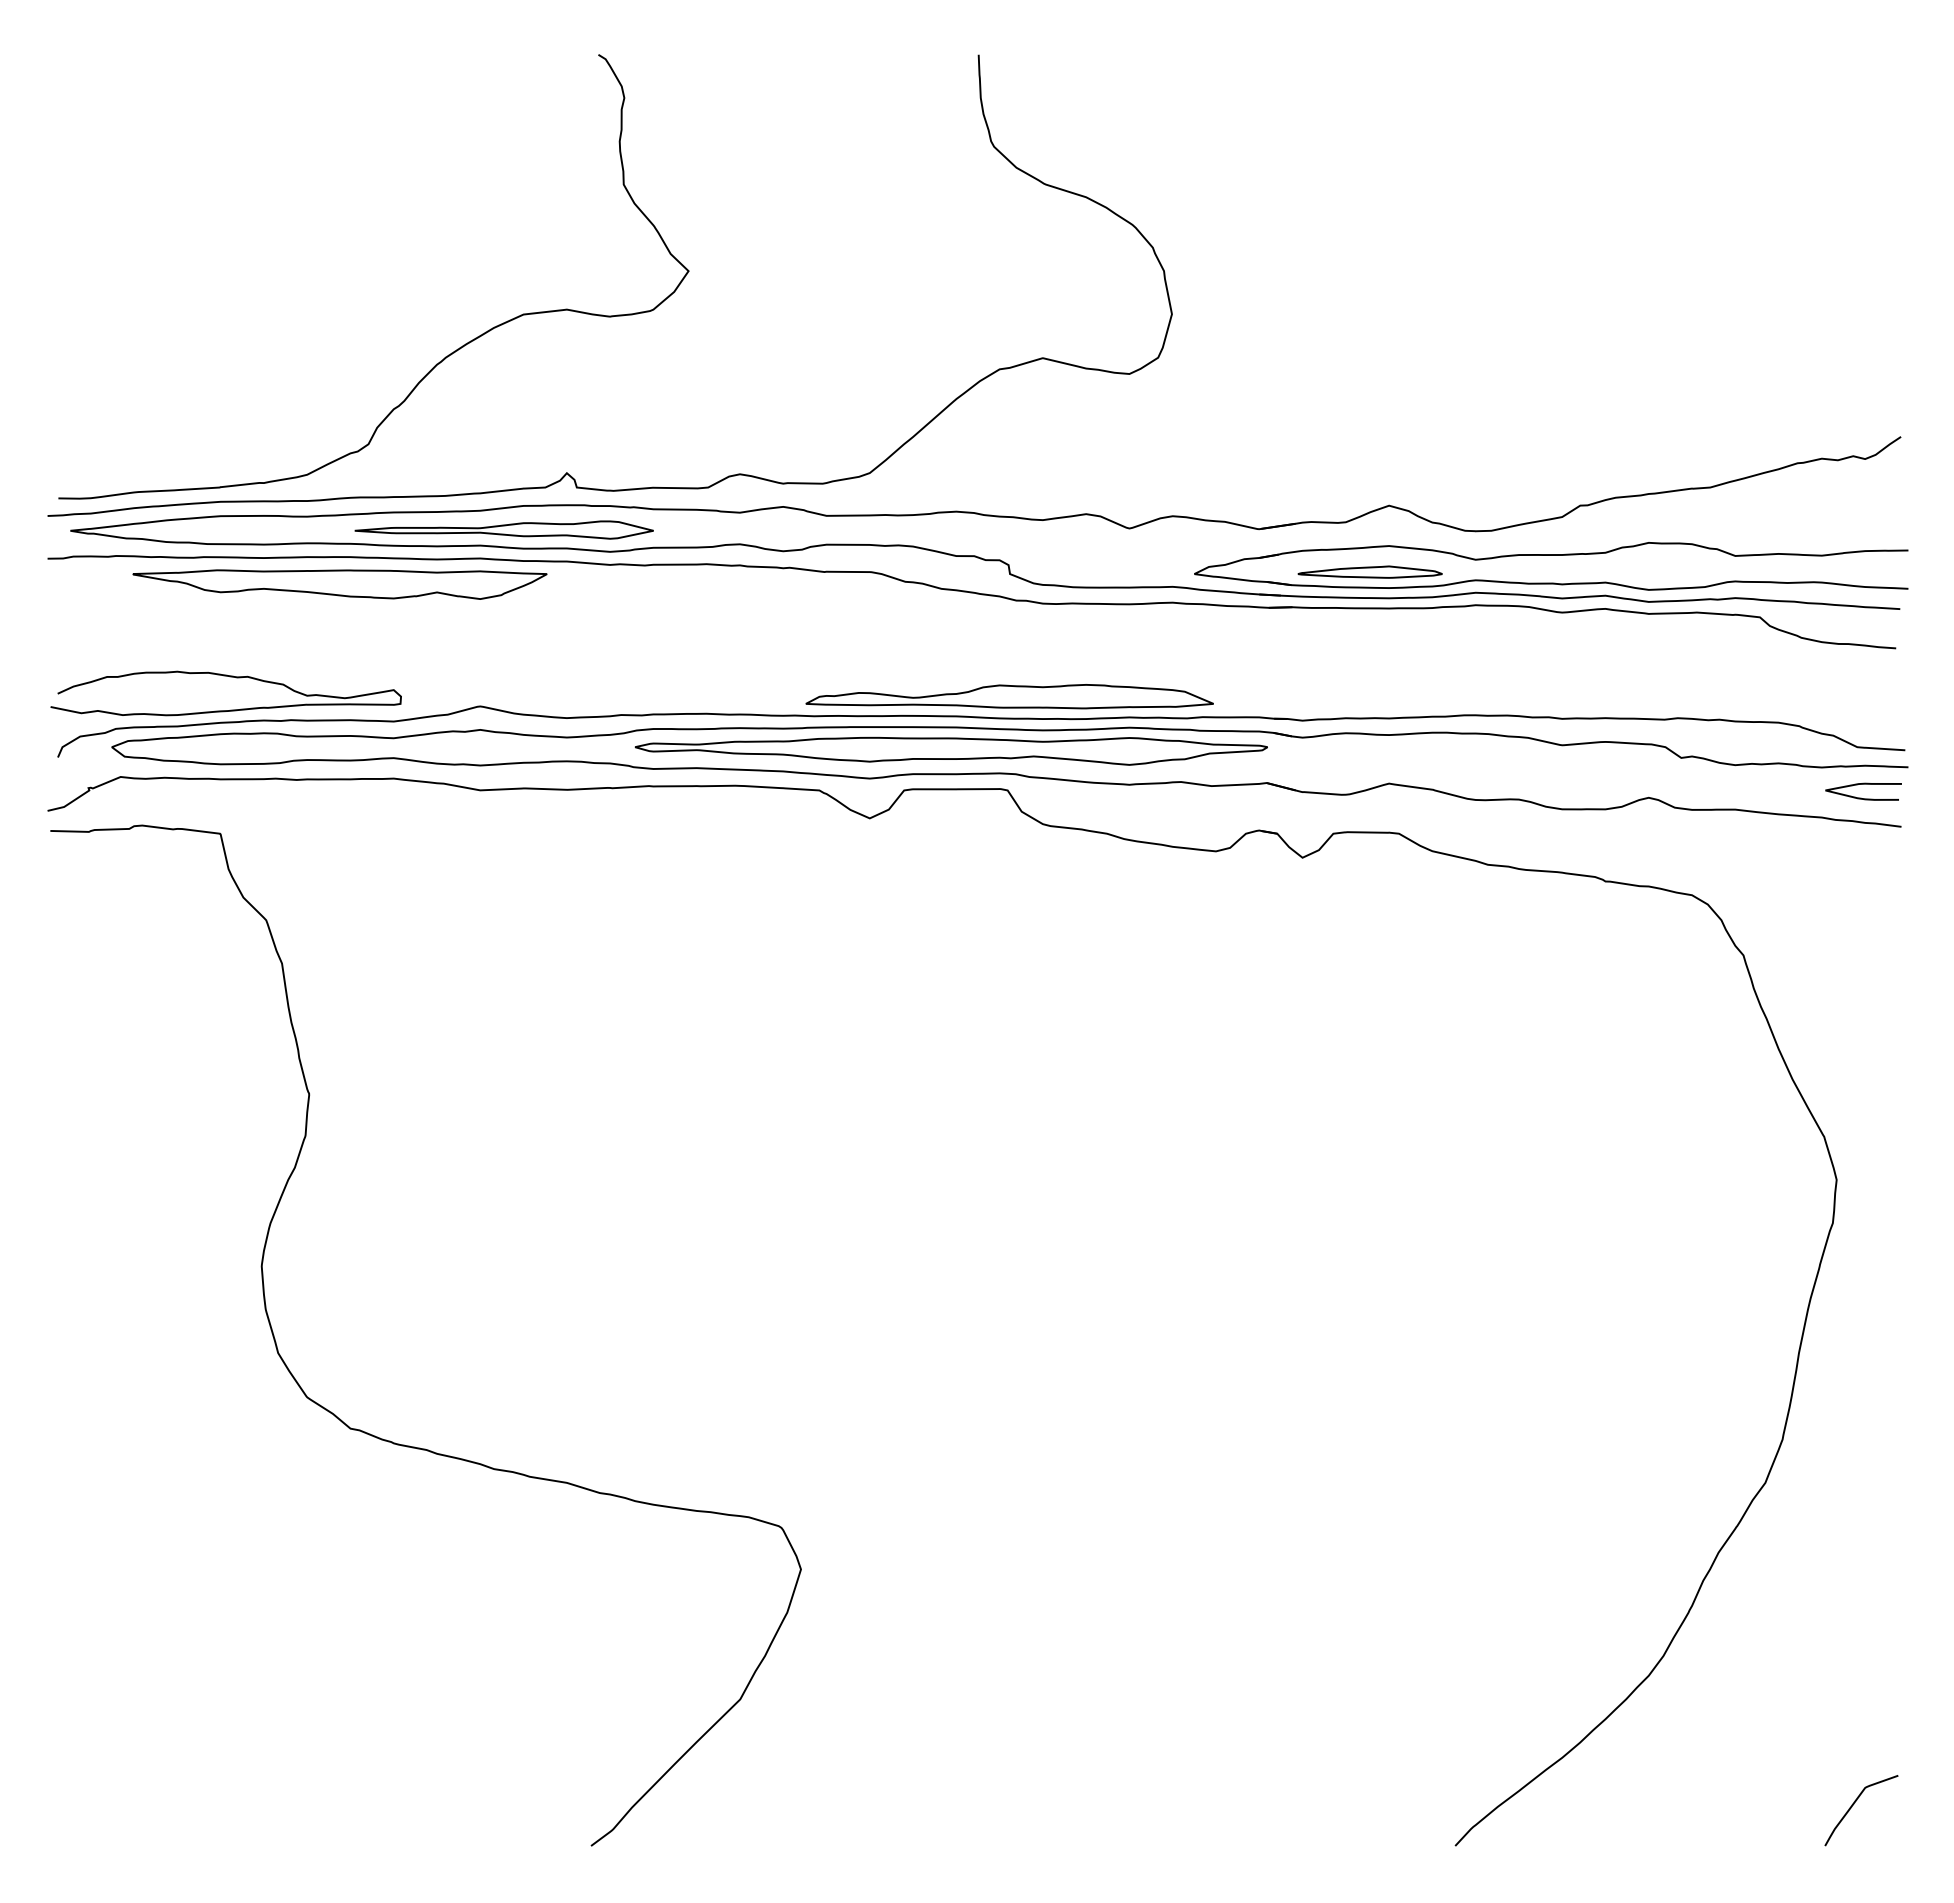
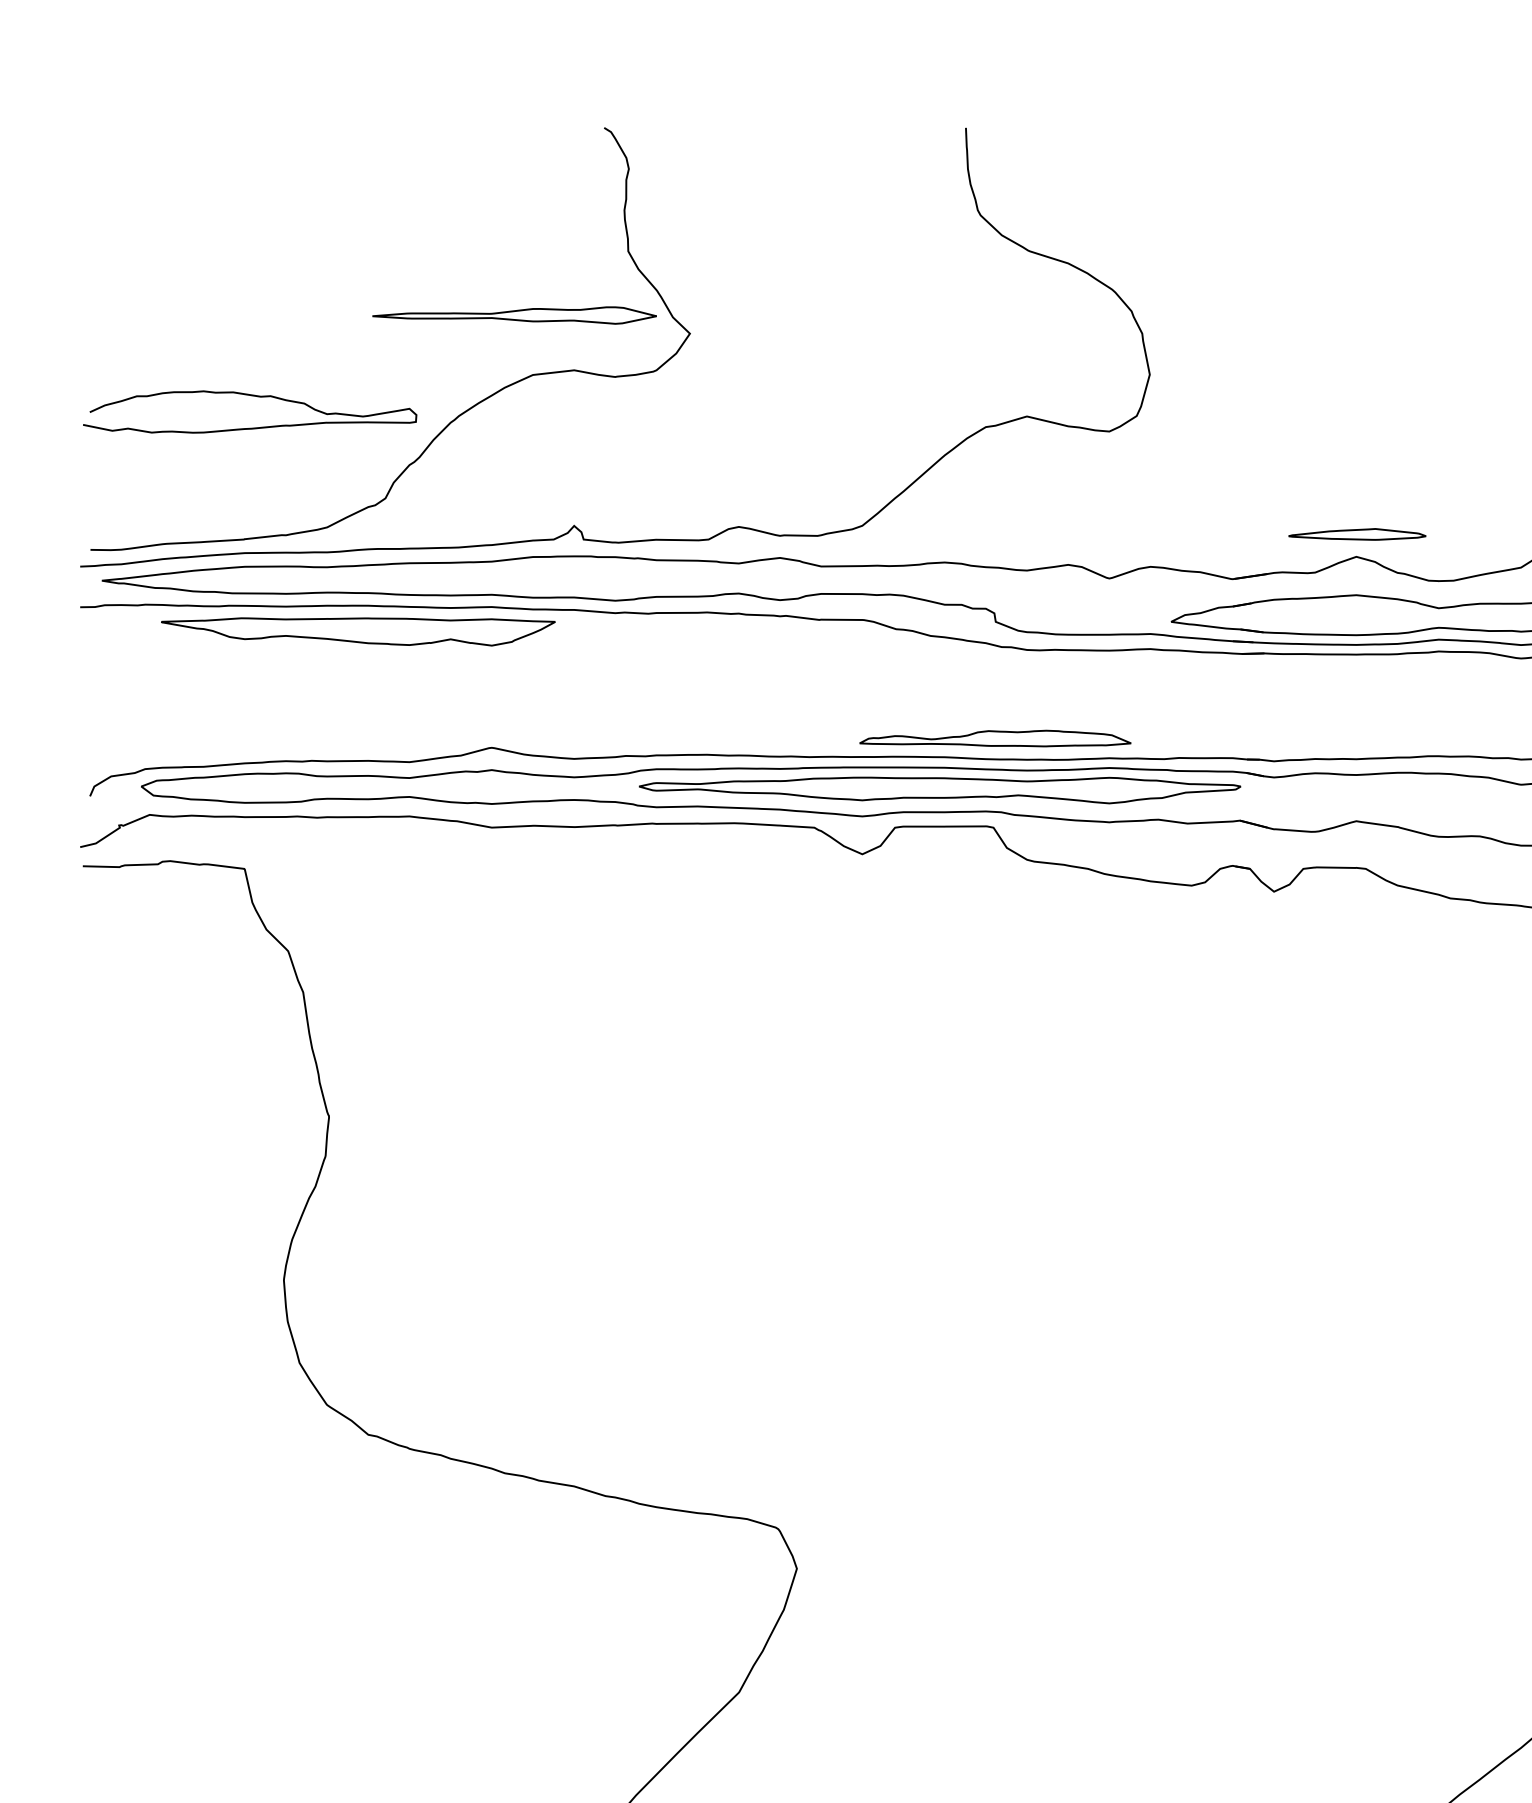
part: (503, 529) -> (513, 315), moved
part: (1369, 571) -> (1356, 533), moved
curve: (229, 677) -> (253, 396), moved
part: (1009, 696) -> (995, 738), size x0.7

